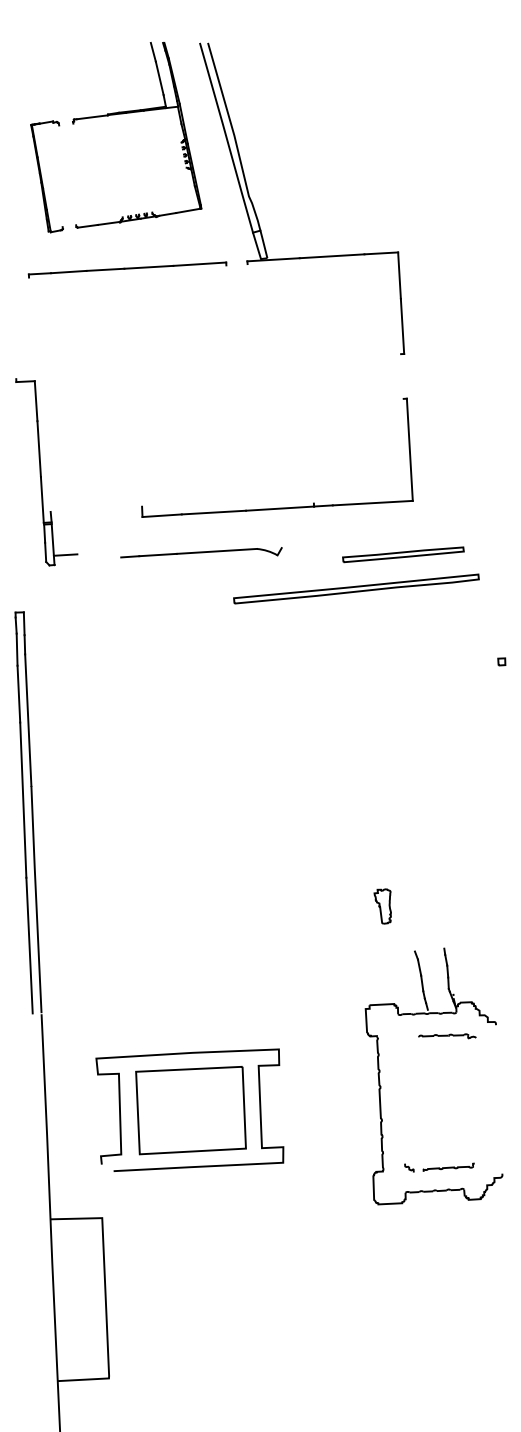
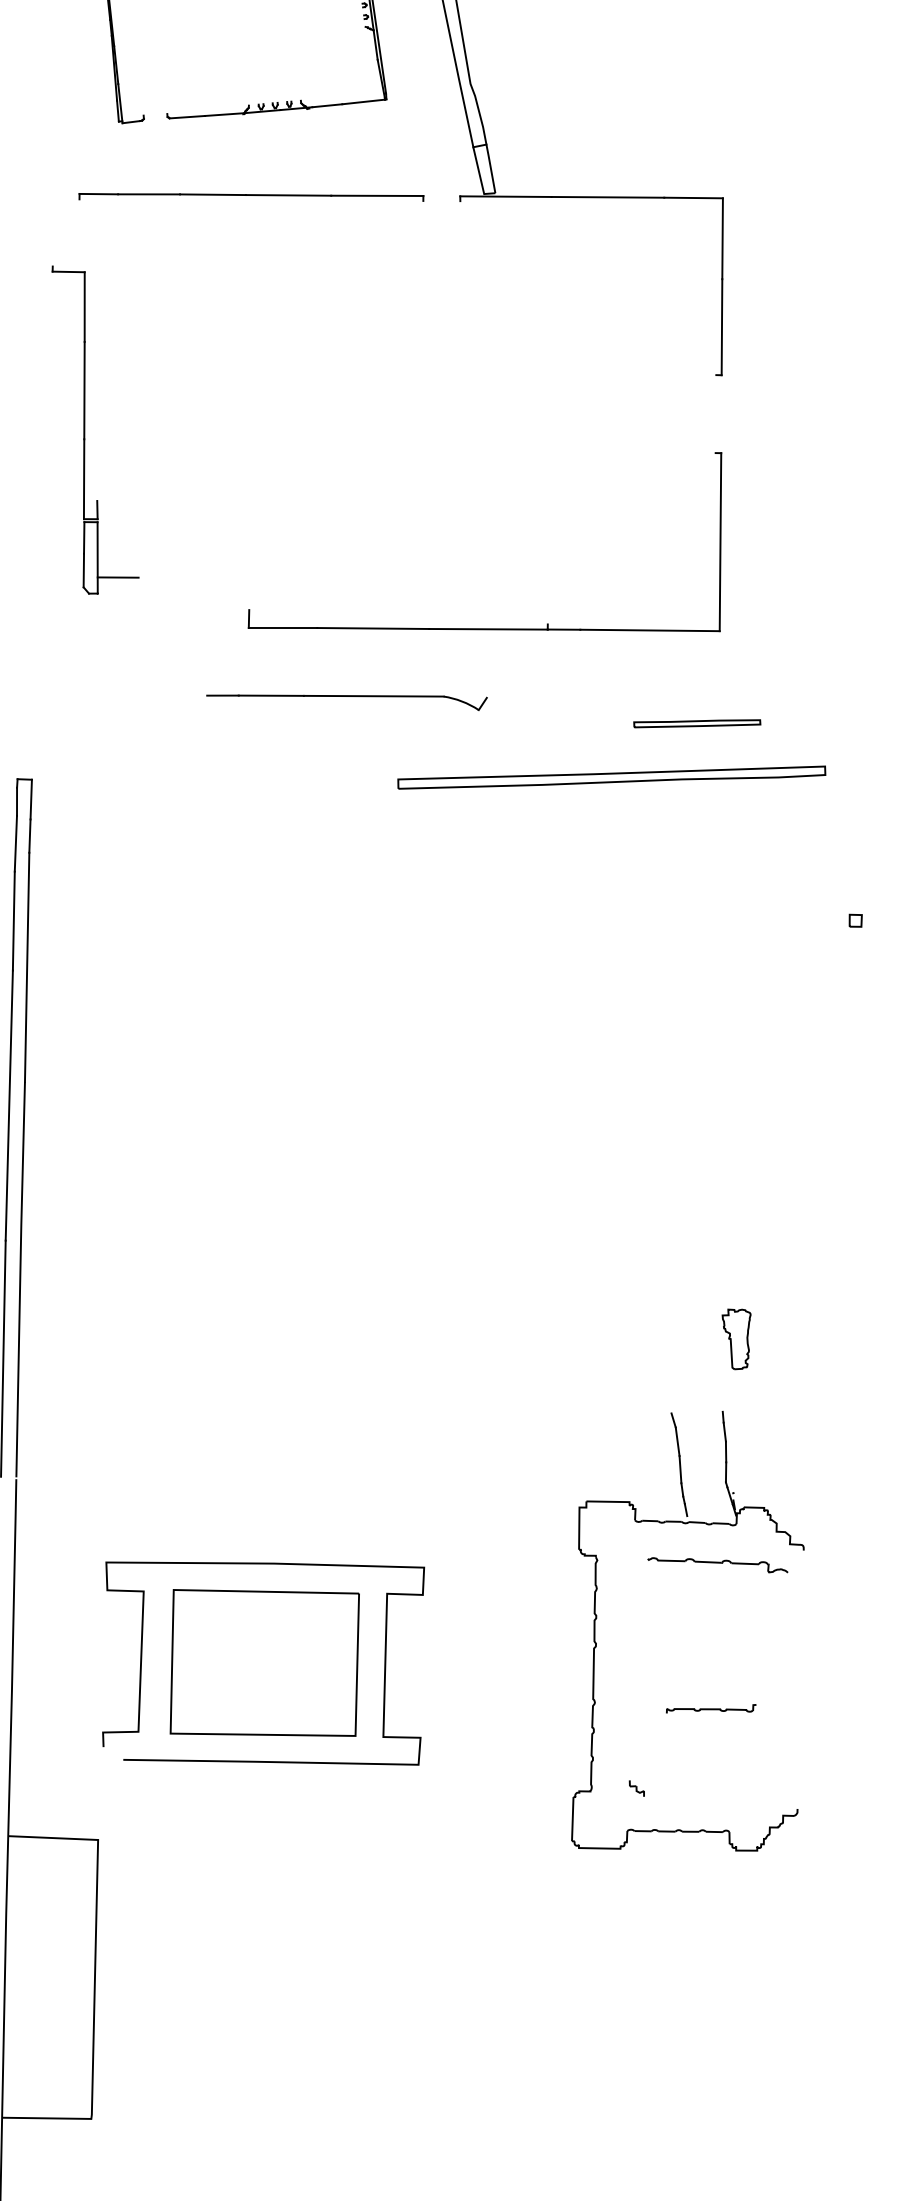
part: (46, 472) -> (94, 432), moved
part: (403, 554) -> (697, 723), size x0.6
part: (382, 906) -> (734, 1339), moved
part: (447, 1036) -> (718, 1564), size x1.4
part: (448, 1166) -> (710, 1707), moved

